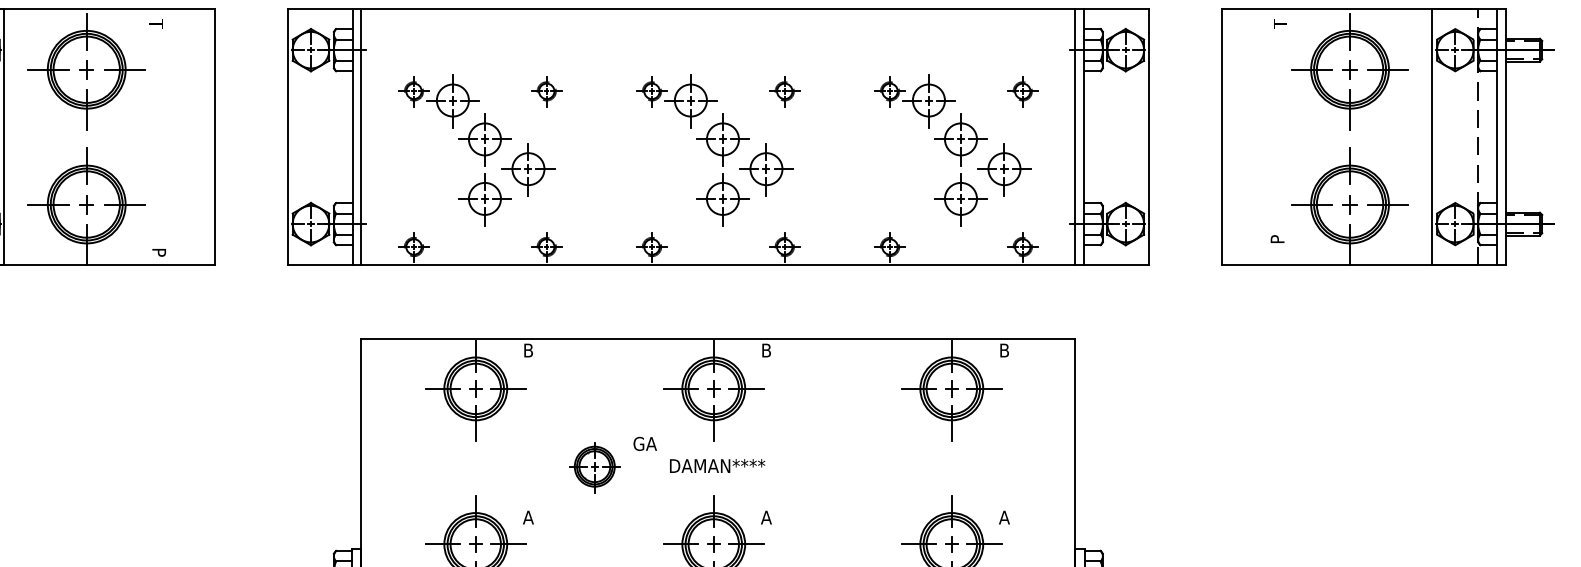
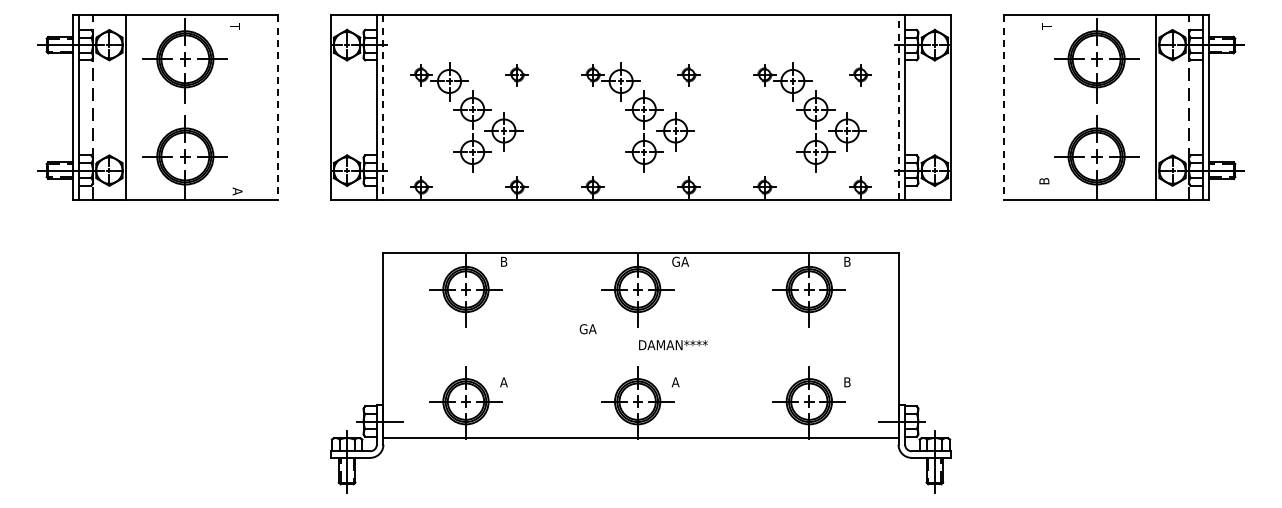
line: (1075, 136) -> (898, 107), solid -> dashed
line: (214, 137) -> (277, 108), solid -> dashed
line: (361, 137) -> (383, 108), solid -> dashed
line: (1222, 137) -> (1004, 108), solid -> dashed
text: (1277, 237) -> (1044, 180), P -> B
text: (159, 253) -> (237, 191), P -> A
text: (773, 350) -> (680, 261), B -> GA
part: (594, 466) -> (551, 345), removed
text: (717, 466) -> (673, 345), moved
text: (1004, 517) -> (847, 382), A -> B

